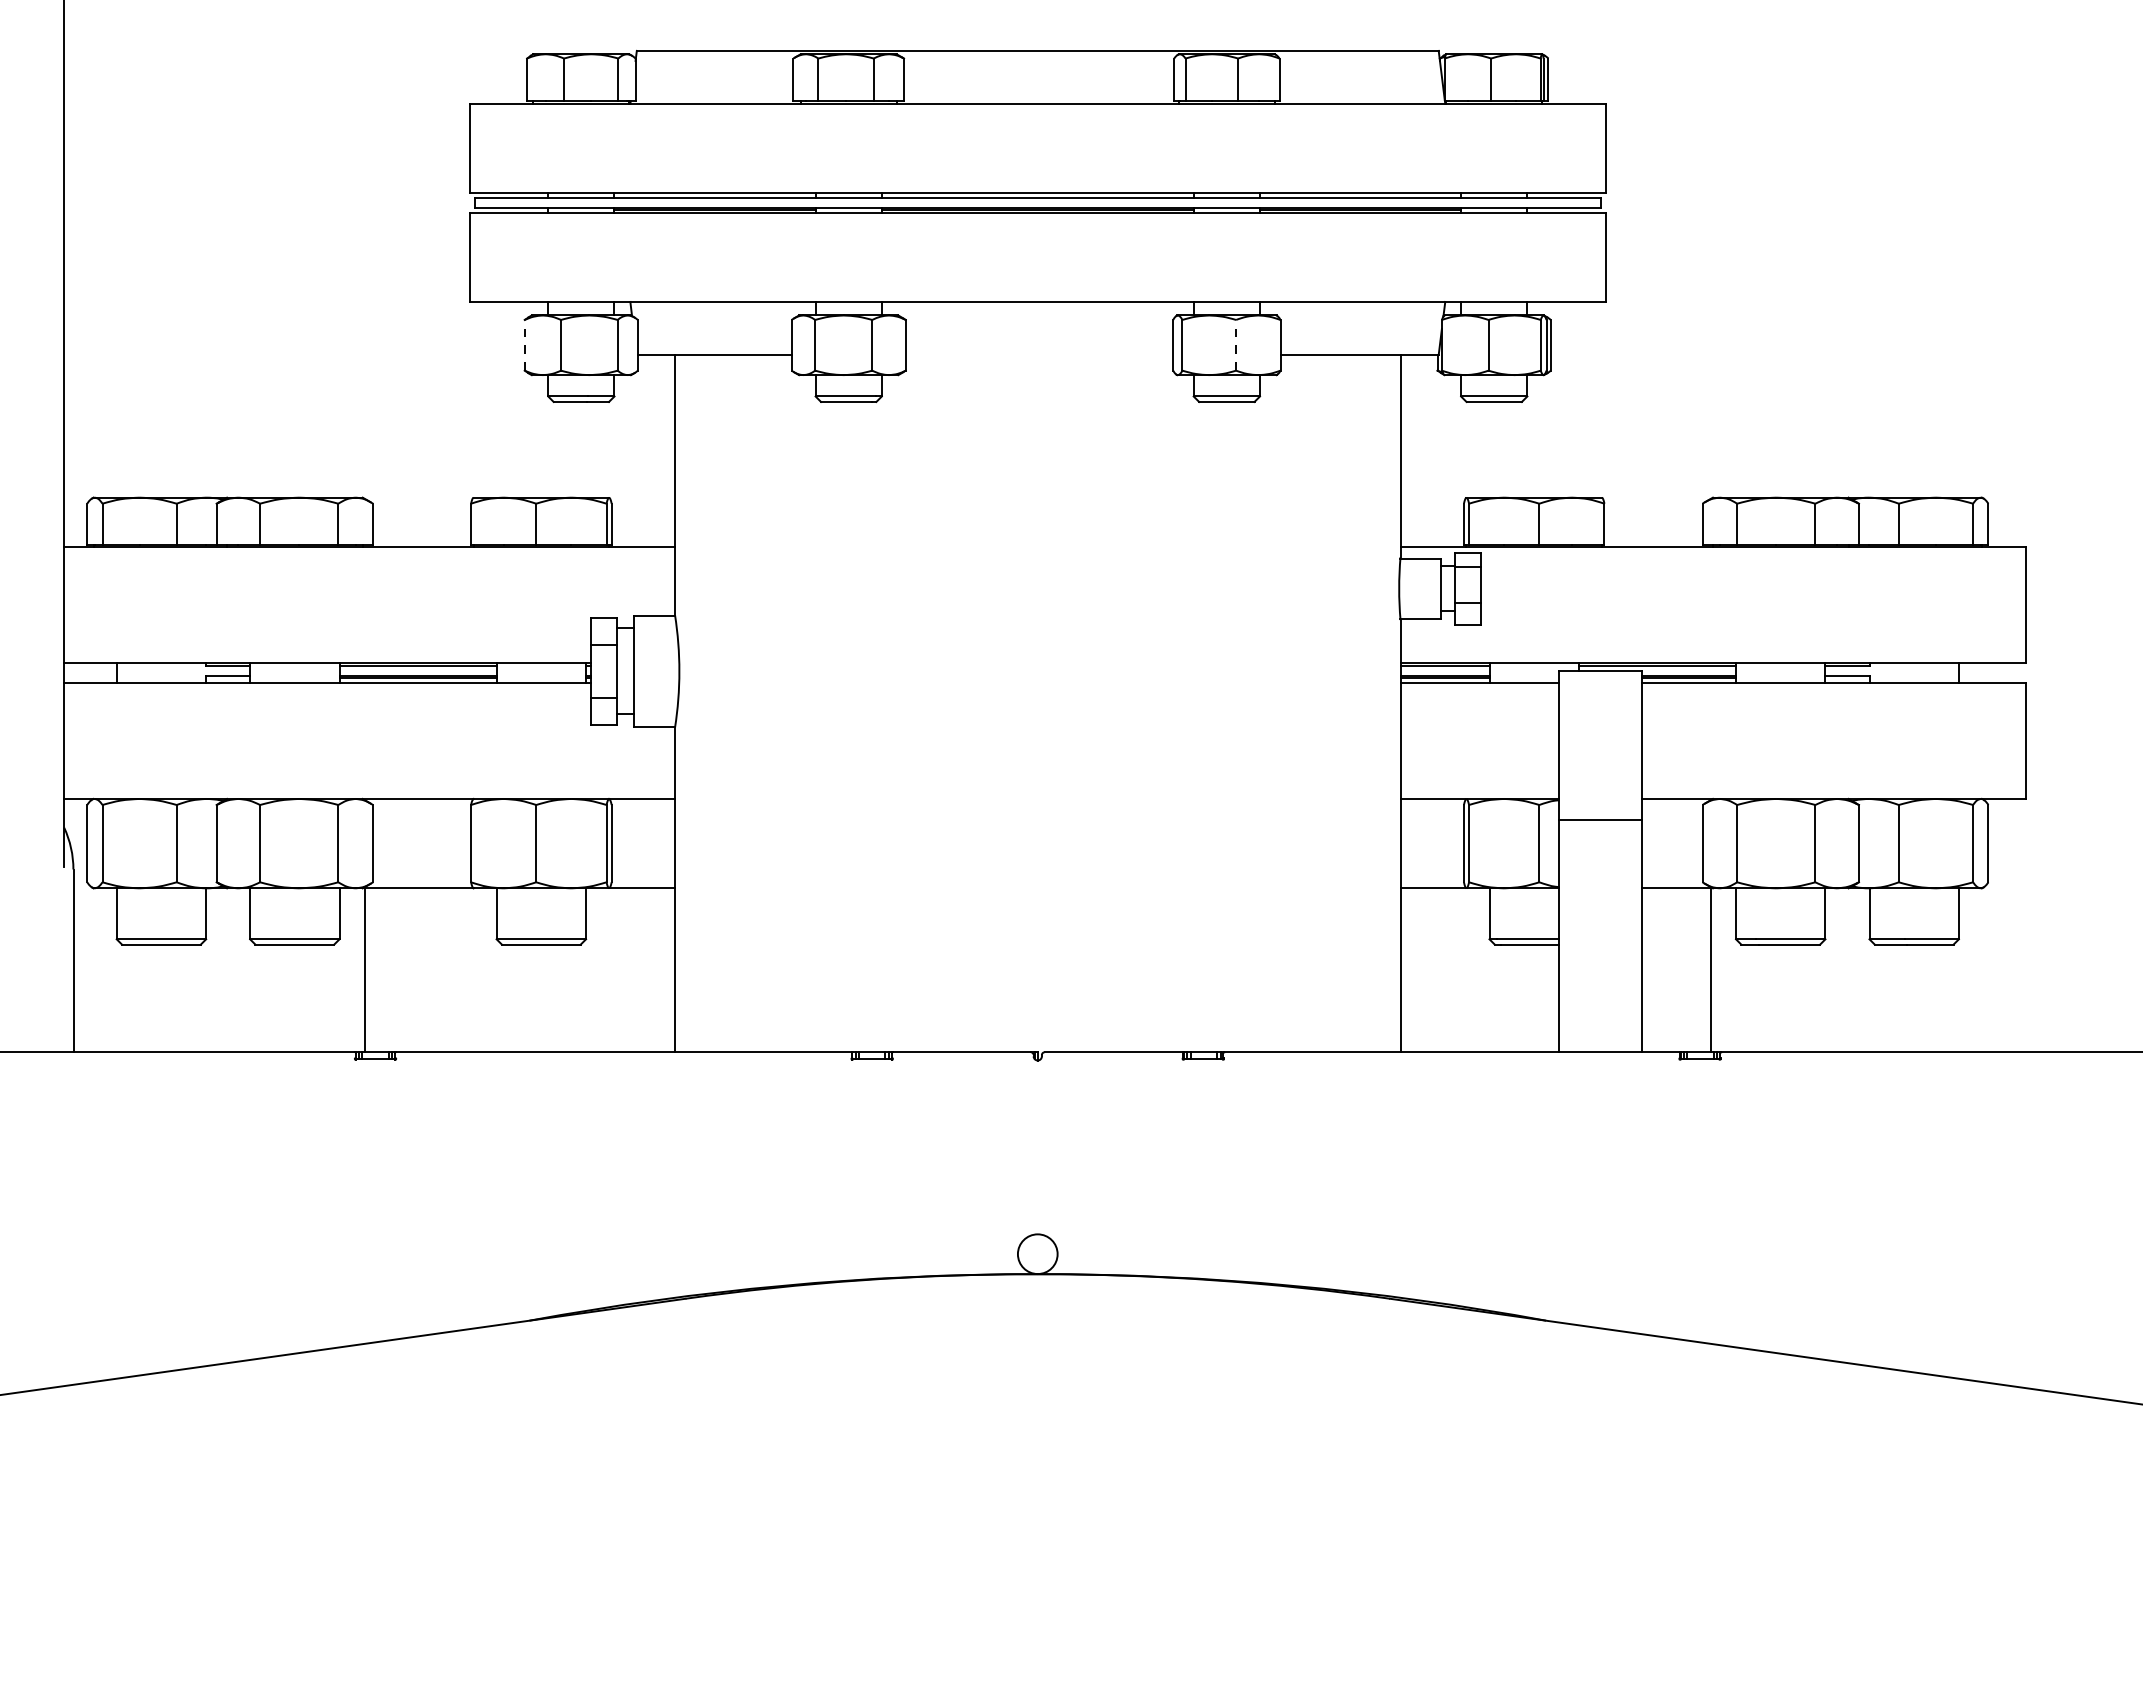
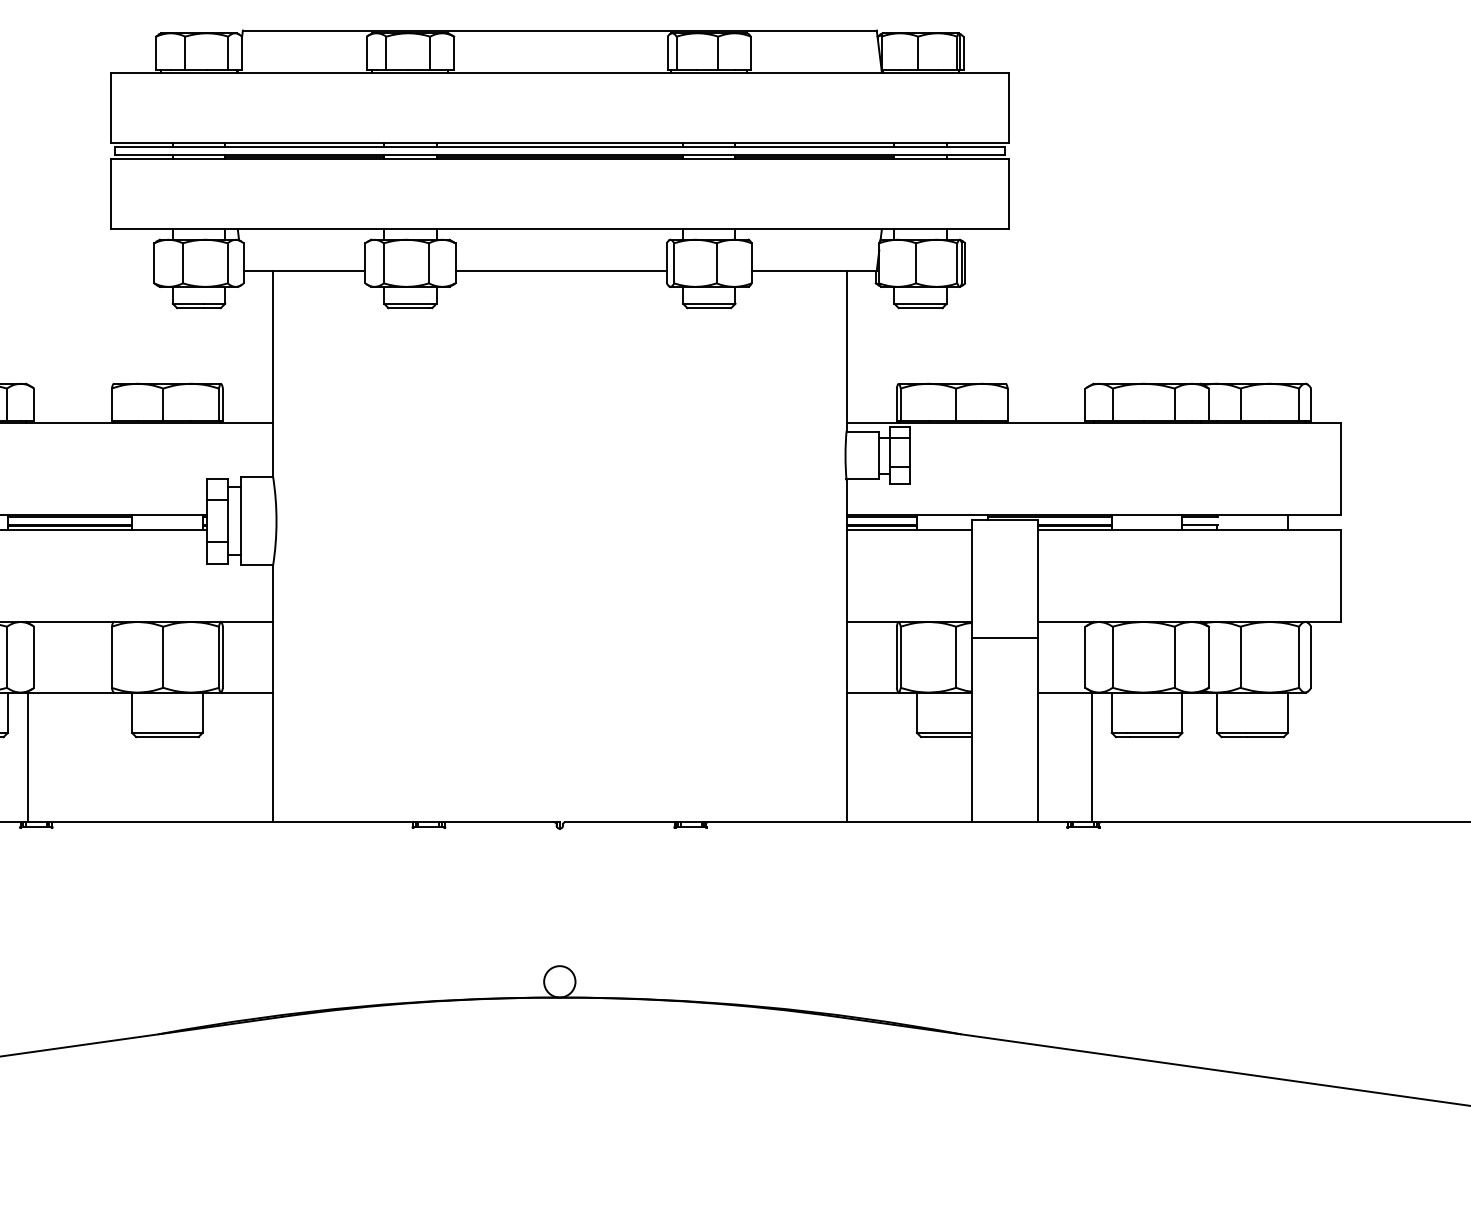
line: (524, 344) -> (154, 262), dashed -> solid
line: (1236, 344) -> (716, 262), dashed -> solid
line: (1039, 354) -> (561, 270), added

